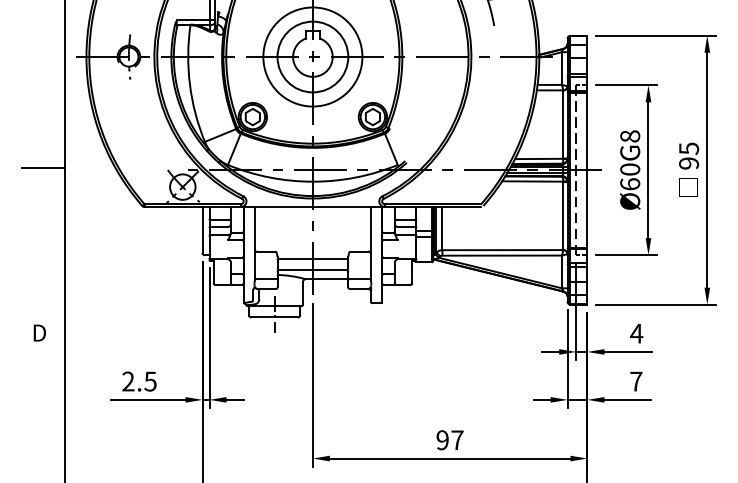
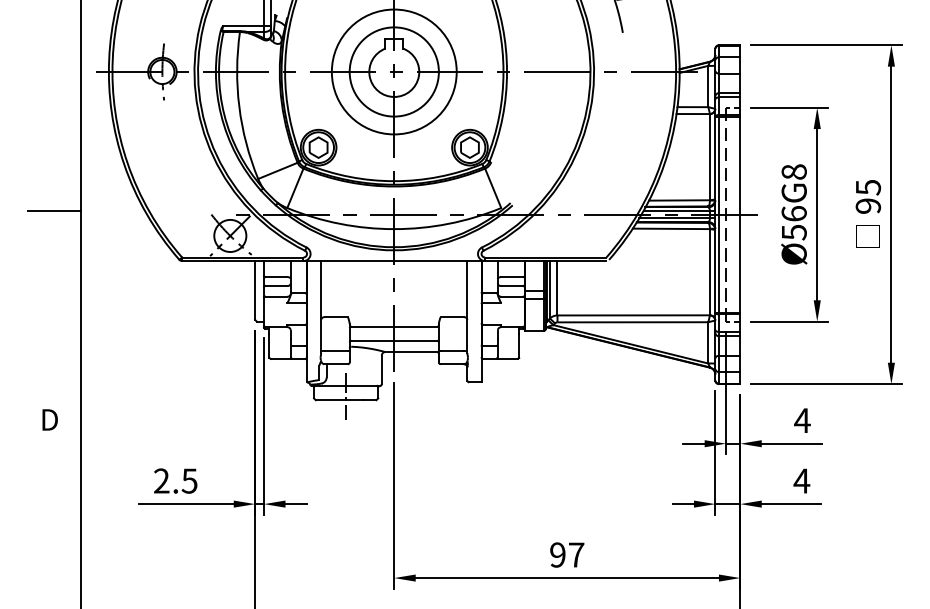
text: (629, 177) -> (793, 223), Ø60G8 -> Ø56G8
text: (635, 381) -> (801, 480), 7 -> 4

